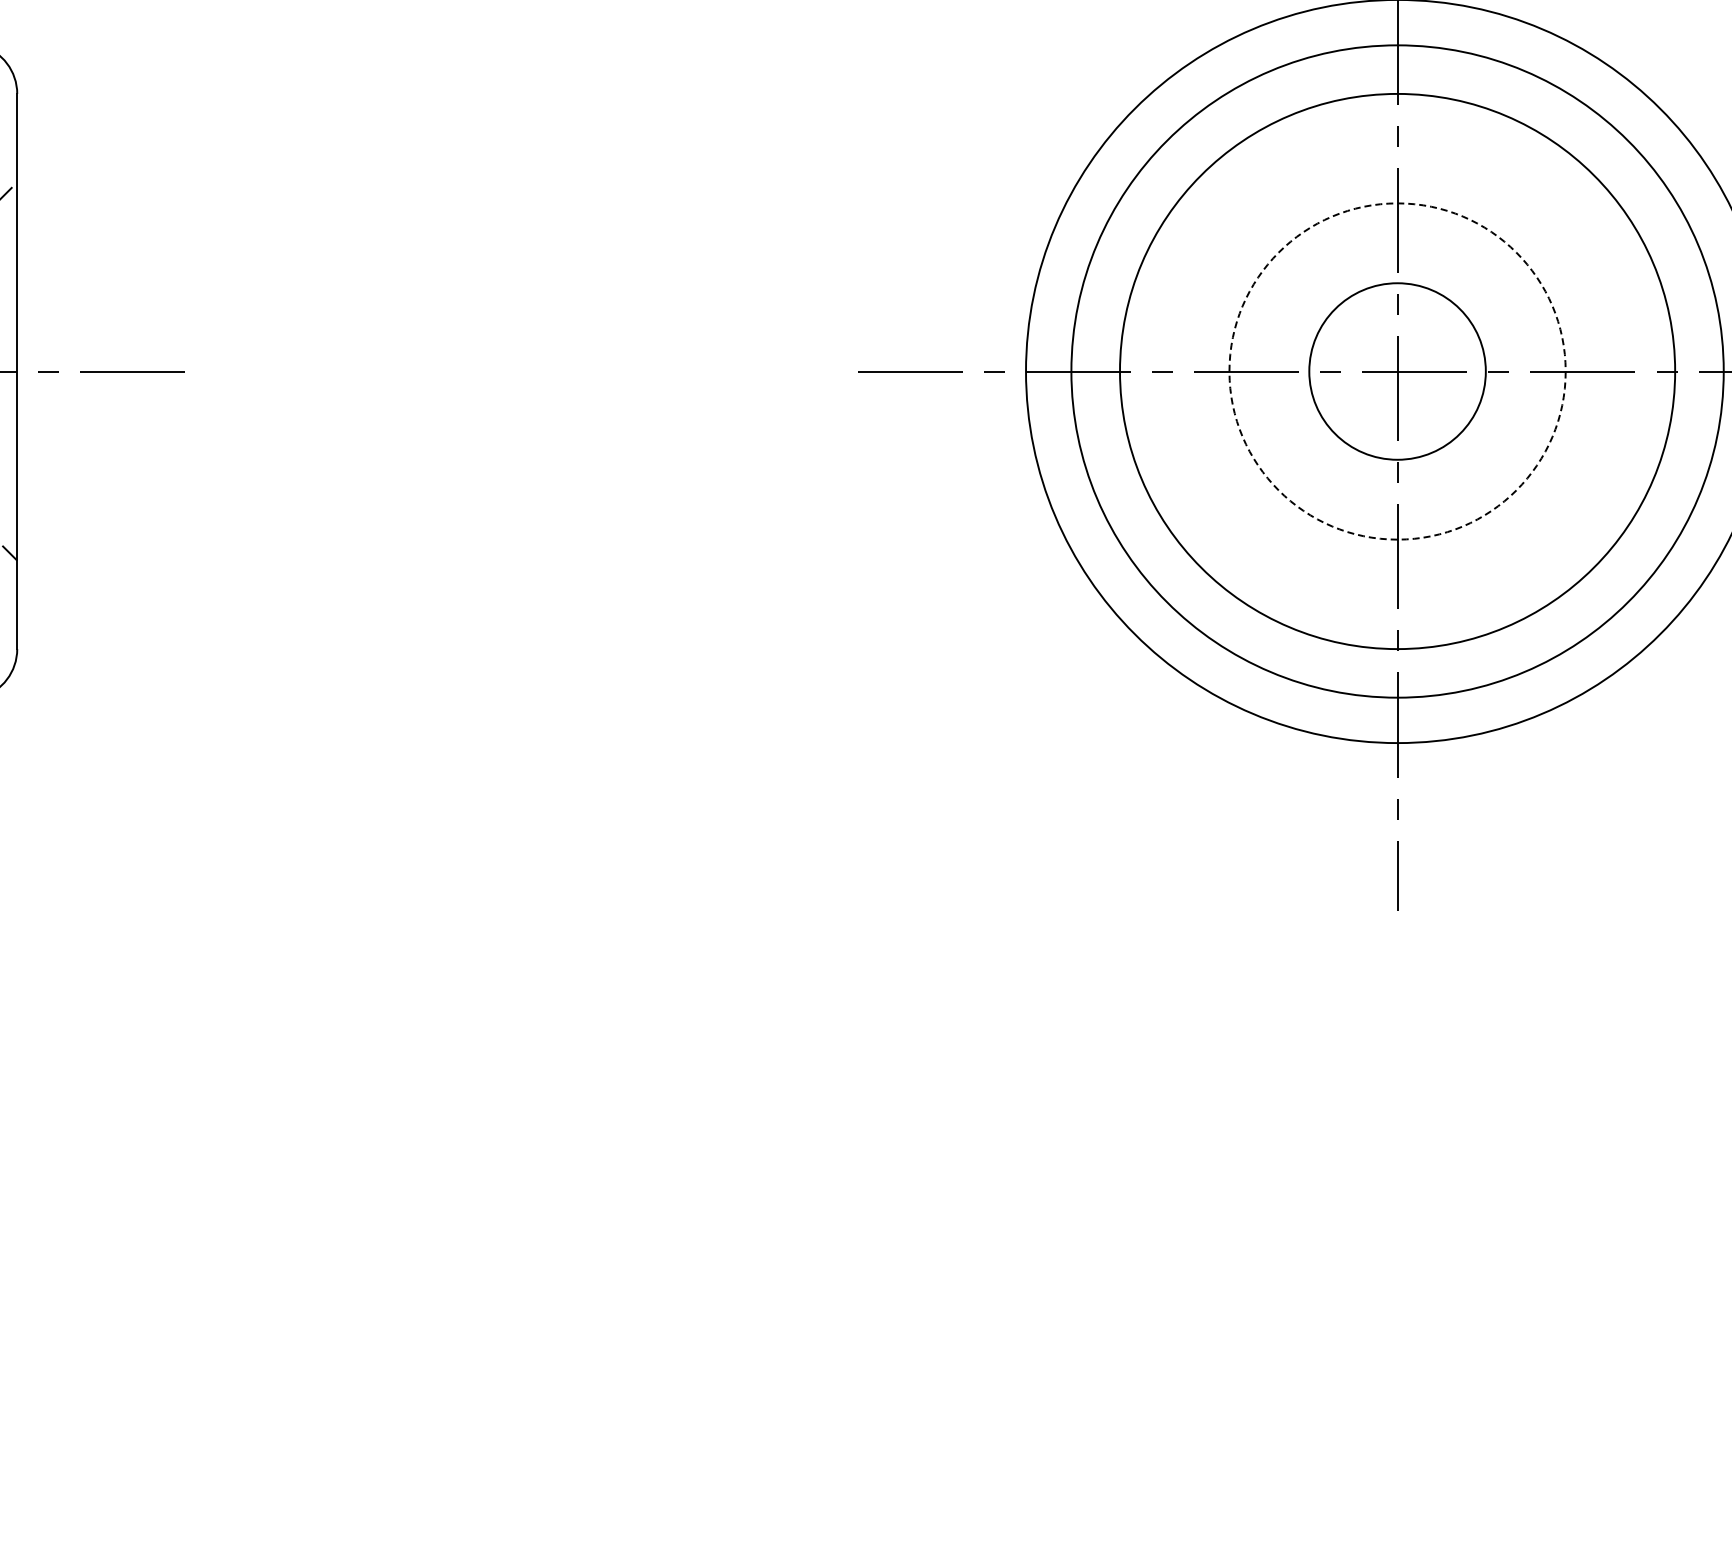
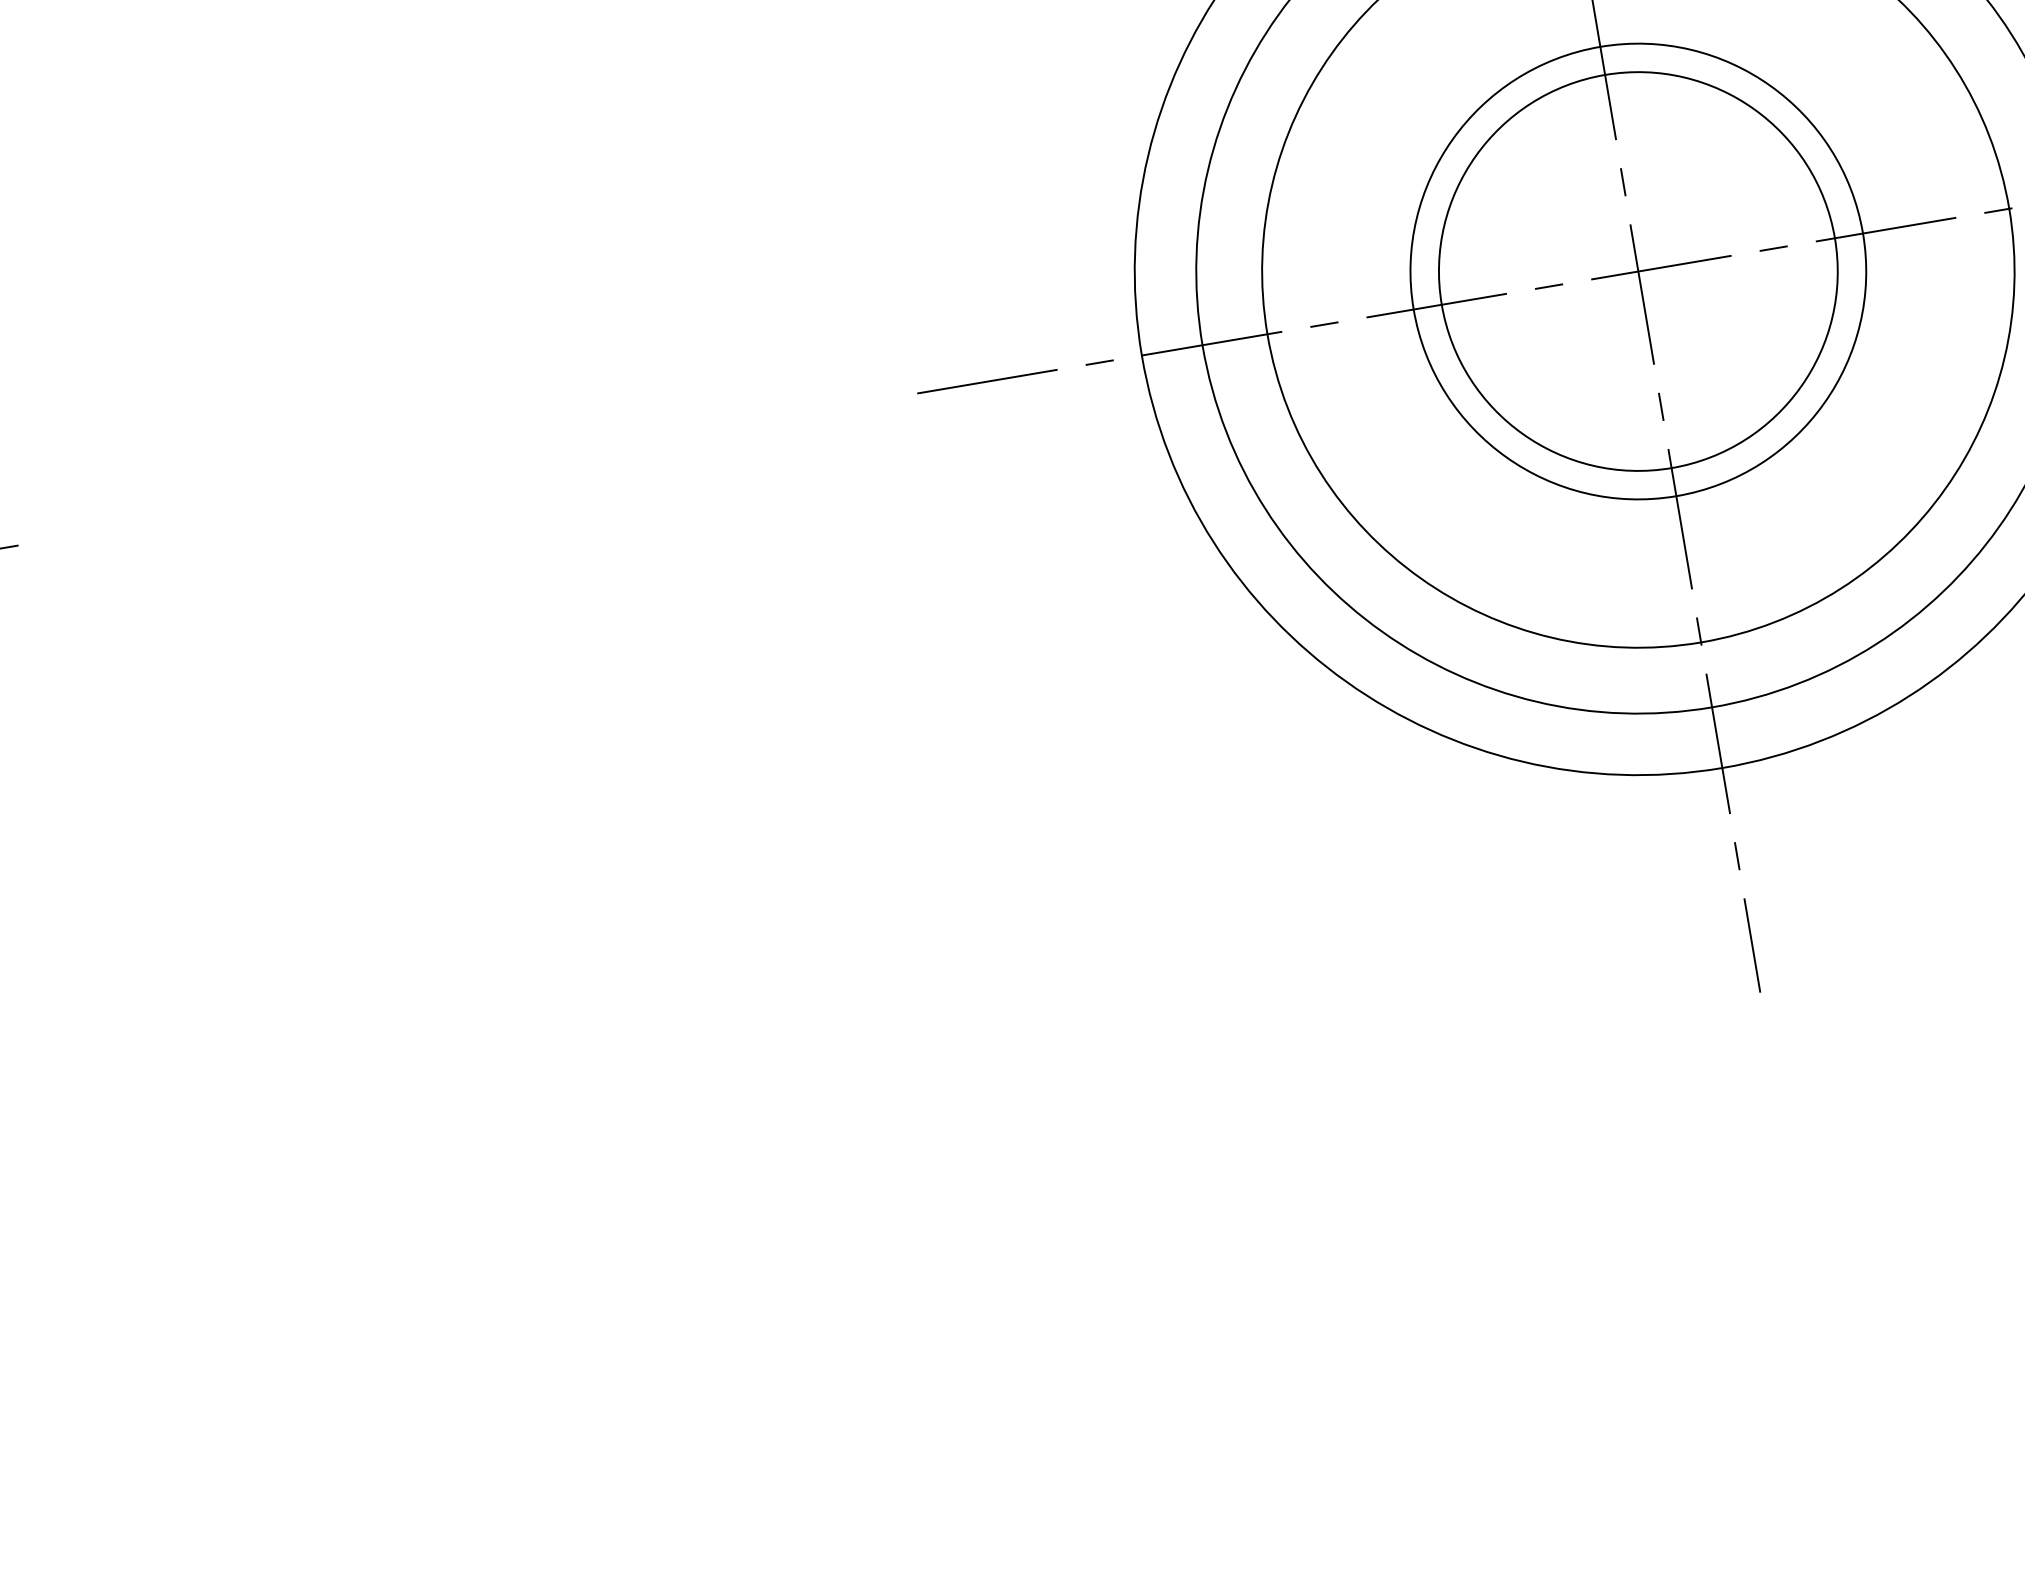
circle: (1397, 371) -> (1638, 271), dashed -> solid
circle: (1397, 371) -> (1638, 271), size x1.67

